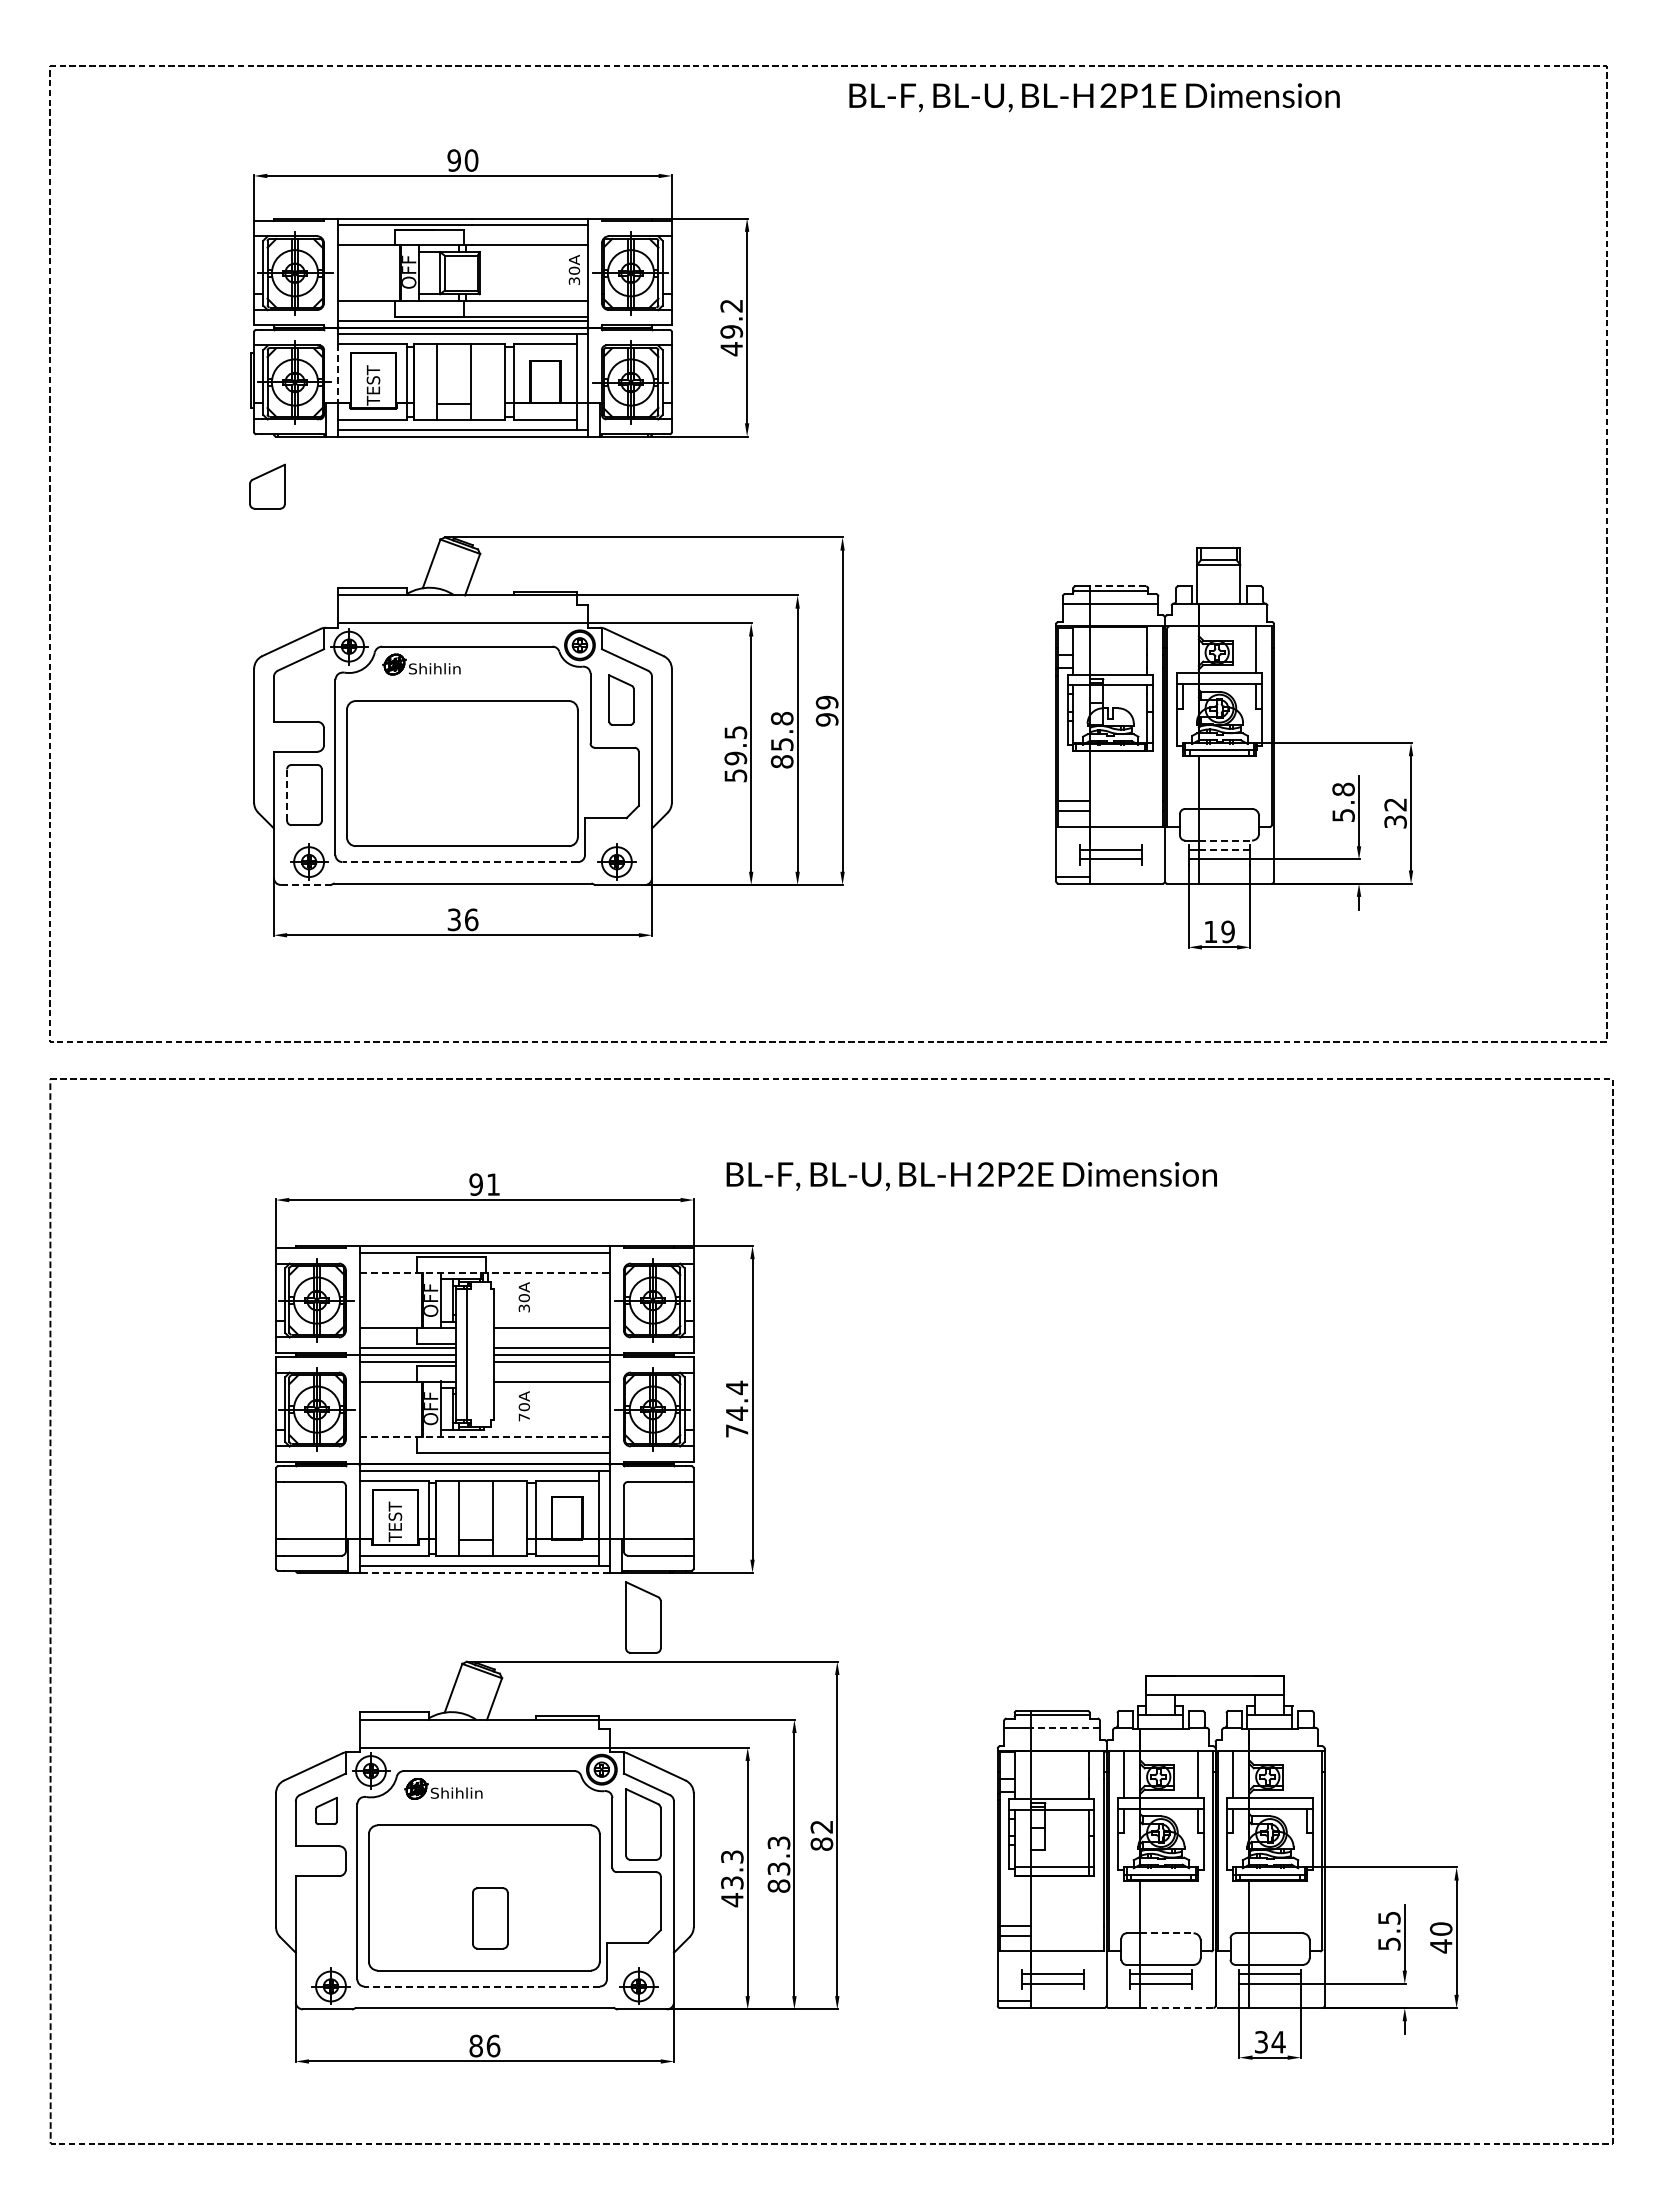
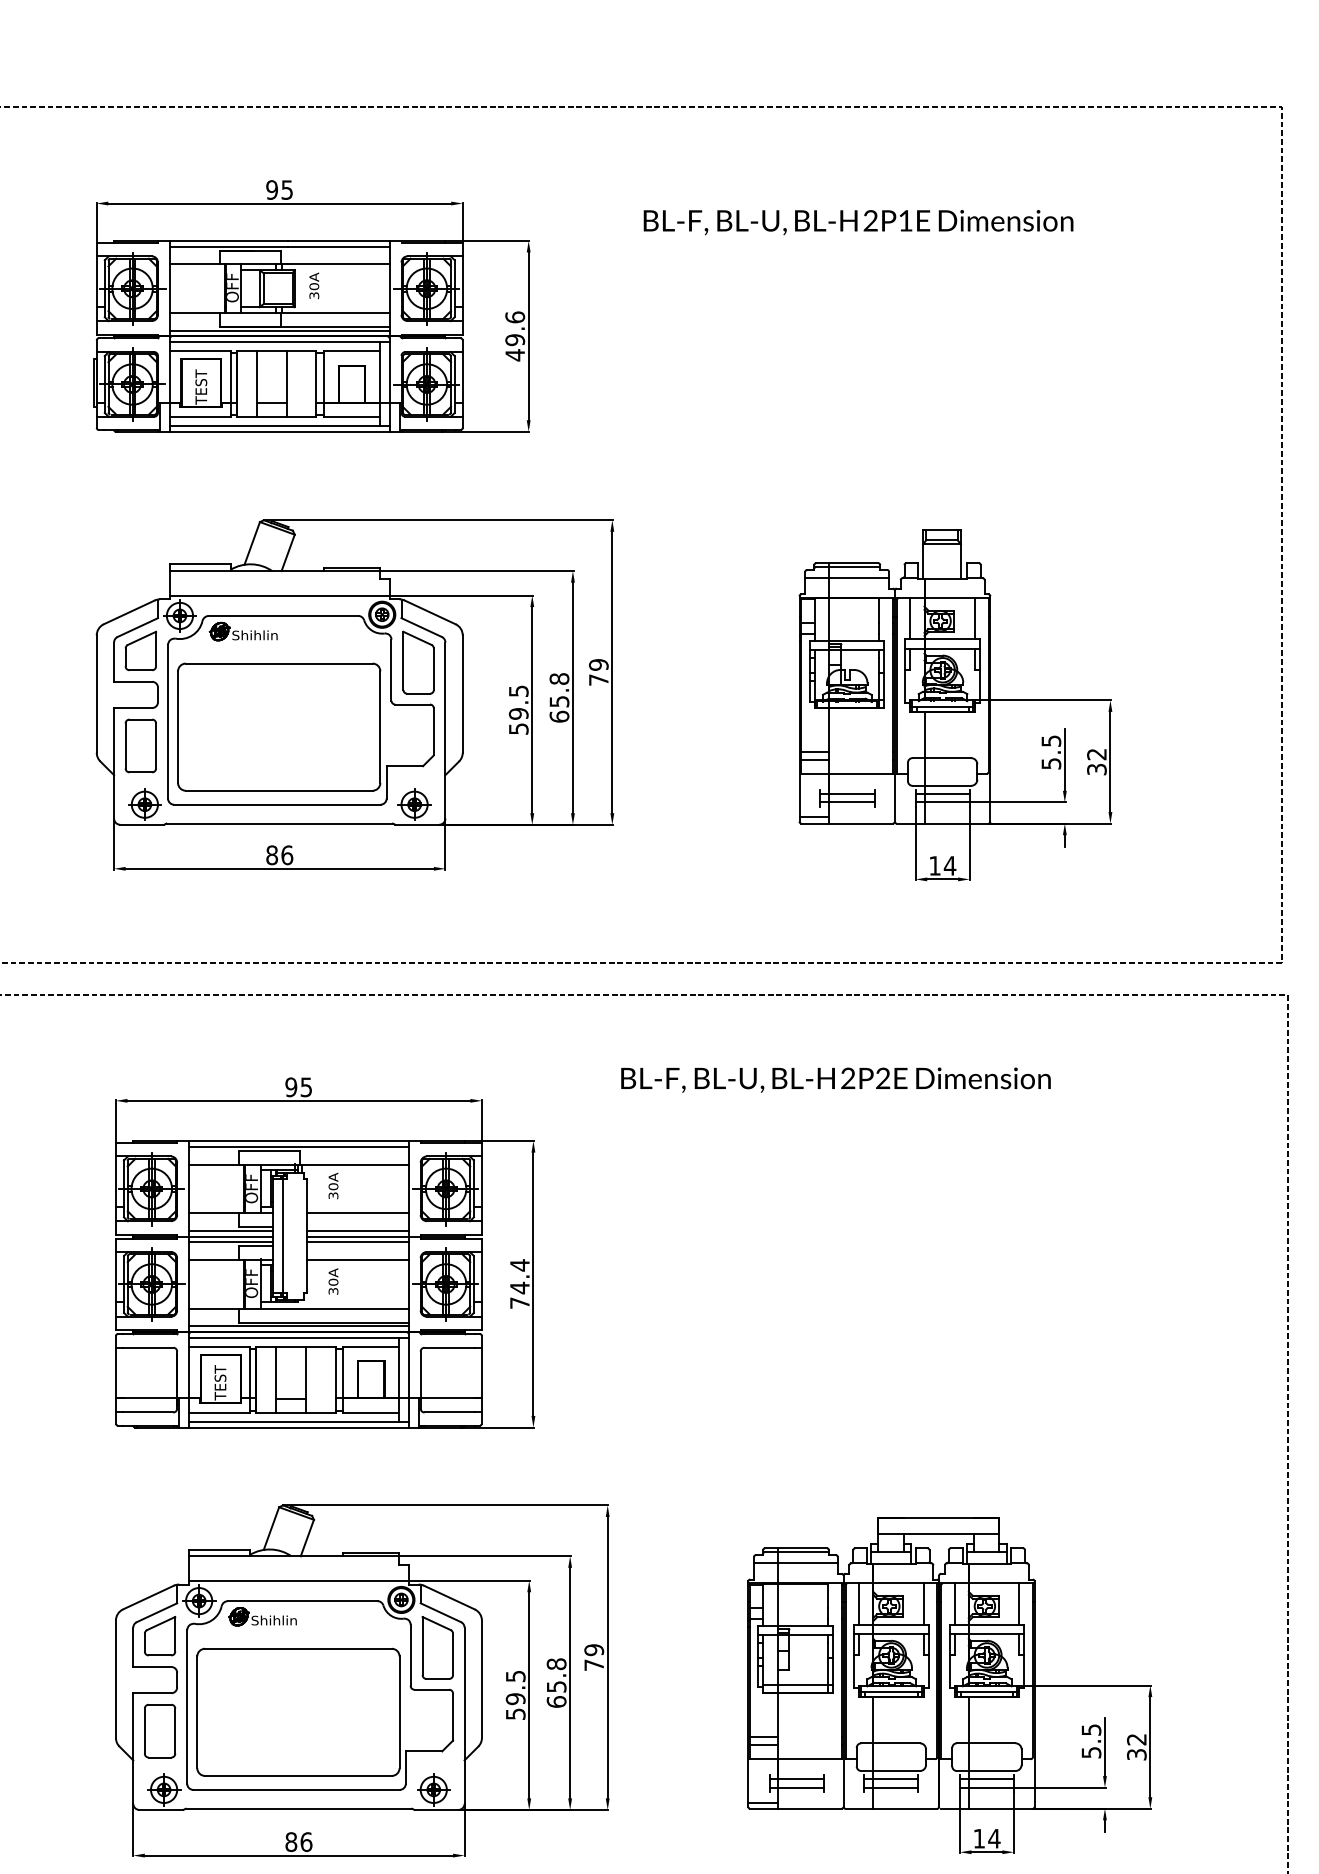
text: (1094, 97) -> (858, 222), moved
text: (471, 160) -> (287, 189), 90 -> 95
text: (574, 269) -> (314, 285), moved
text: (731, 305) -> (515, 317), 49.2 -> 49.6
line: (337, 374) -> (169, 377), dashed -> solid
part: (267, 486) -> (140, 650), moved
line: (1117, 586) -> (853, 563), dashed -> solid
line: (1182, 649) -> (910, 618), added
part: (621, 699) -> (418, 662), size x1.43
text: (826, 719) -> (598, 679), 99 -> 79
text: (781, 761) -> (558, 716), 85.8 -> 65.8
text: (1343, 789) -> (1051, 741), 5.8 -> 5.5
line: (287, 795) -> (125, 746), dashed -> solid
line: (1225, 840) -> (947, 785), dashed -> solid
line: (1224, 849) -> (946, 793), dashed -> solid
line: (460, 862) -> (277, 805), dashed -> solid
line: (306, 884) -> (142, 824), dashed -> solid
text: (454, 919) -> (272, 855), 36 -> 86
text: (1227, 931) -> (949, 865), 19 -> 14
text: (971, 1176) -> (835, 1080), moved
text: (493, 1184) -> (306, 1087), 91 -> 95
line: (485, 1272) -> (299, 1164), dashed -> solid
text: (523, 1417) -> (332, 1291), 70A -> 30A
line: (485, 1437) -> (299, 1308), dashed -> solid
line: (484, 1457) -> (298, 1326), added
line: (484, 1572) -> (298, 1427), dashed -> solid
part: (643, 1617) -> (437, 1466), removed
line: (1065, 1727) -> (807, 1562), dashed -> solid
line: (1307, 1773) -> (1019, 1603), added
part: (326, 1810) -> (160, 1635), size x1.67
text: (821, 1835) -> (593, 1657), 82 -> 79
text: (778, 1864) -> (556, 1683), 83.3 -> 65.8
text: (732, 1878) -> (515, 1695), 43.3 -> 59.5
part: (490, 1918) -> (160, 1731), moved
line: (1167, 1933) -> (897, 1743), dashed -> solid
text: (1440, 1937) -> (1136, 1746), 40 -> 32
line: (482, 1986) -> (296, 1789), dashed -> solid
line: (1177, 2008) -> (905, 1809), dashed -> solid
text: (1261, 2041) -> (979, 1838), 34 -> 14

